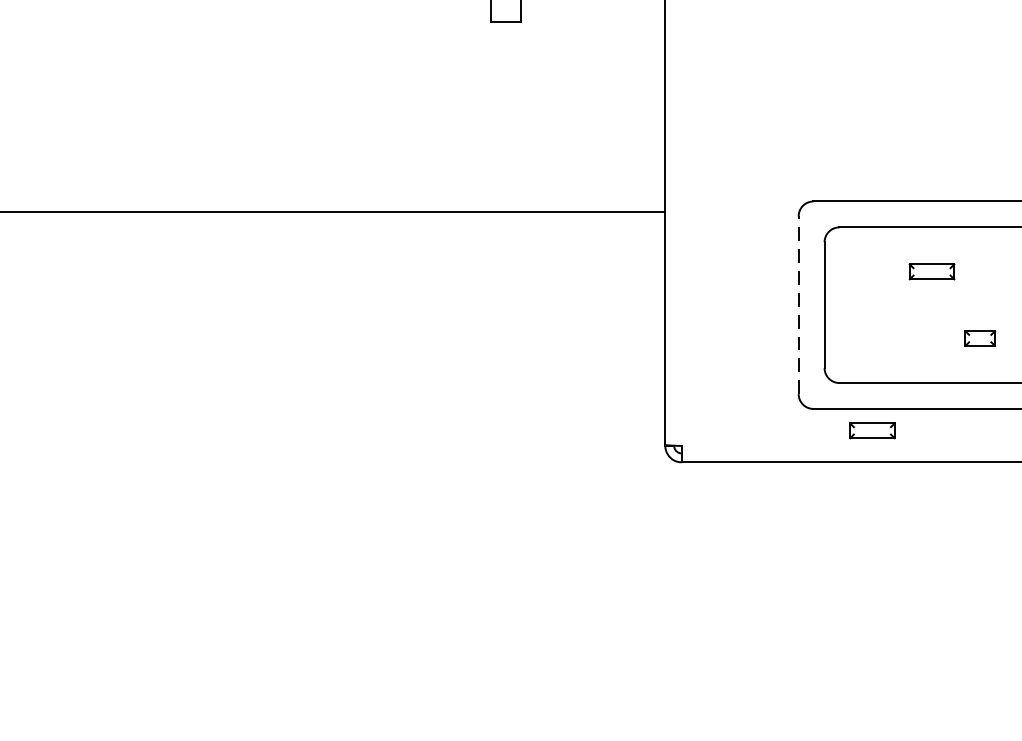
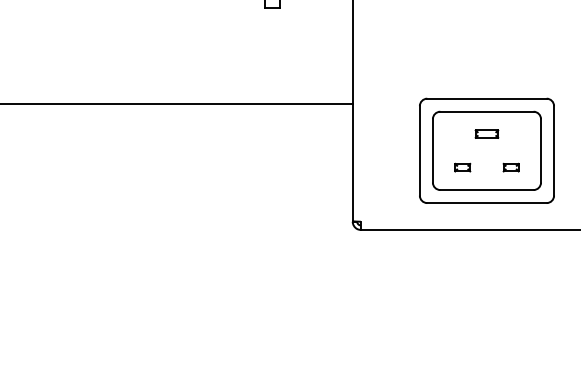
line: (797, 304) -> (419, 150), dashed -> solid
part: (883, 338) -> (462, 167), added
part: (871, 429) -> (456, 213), removed

